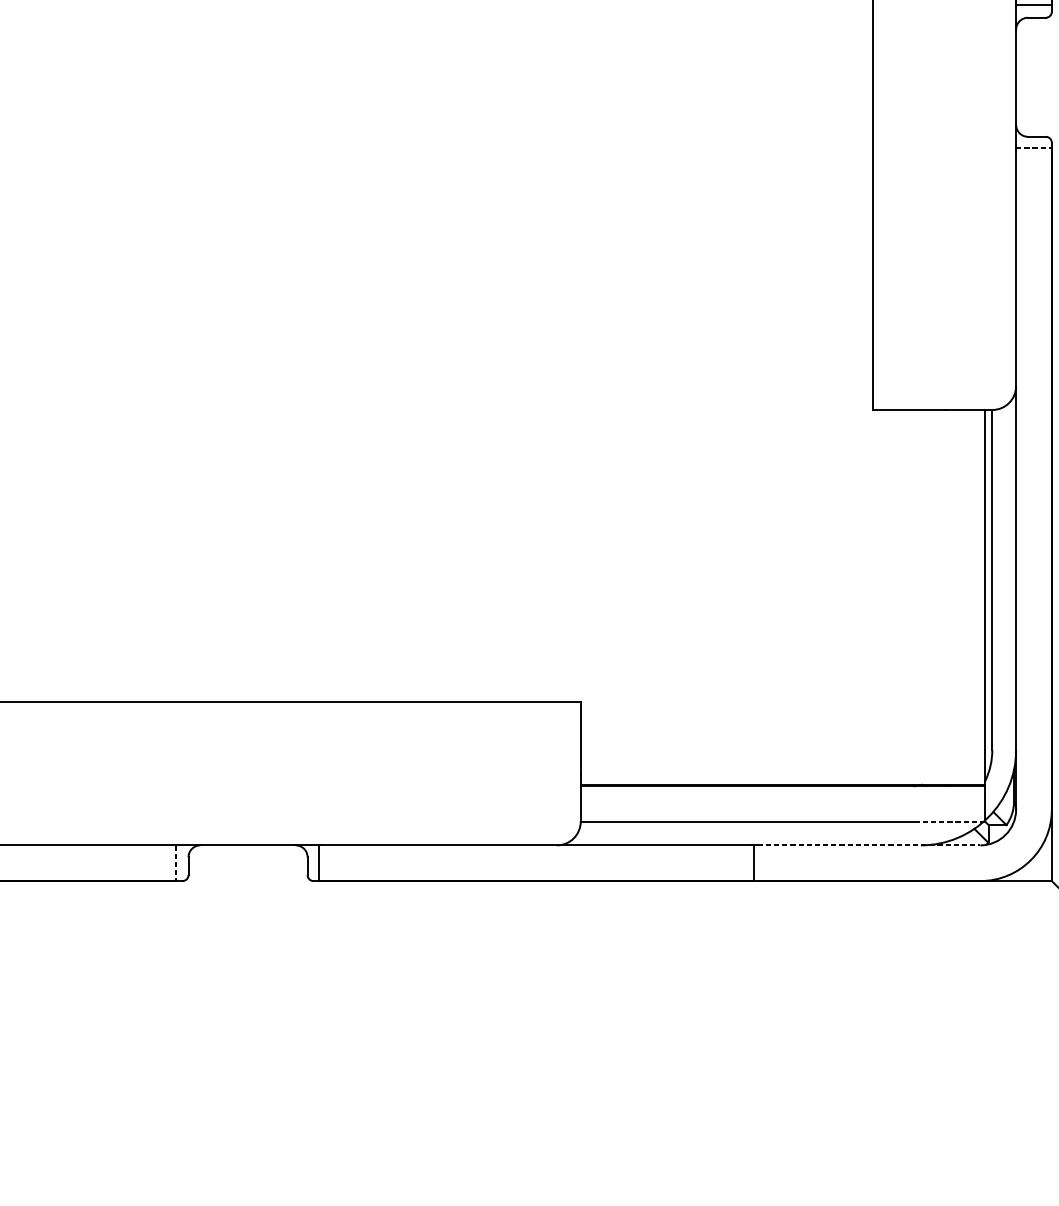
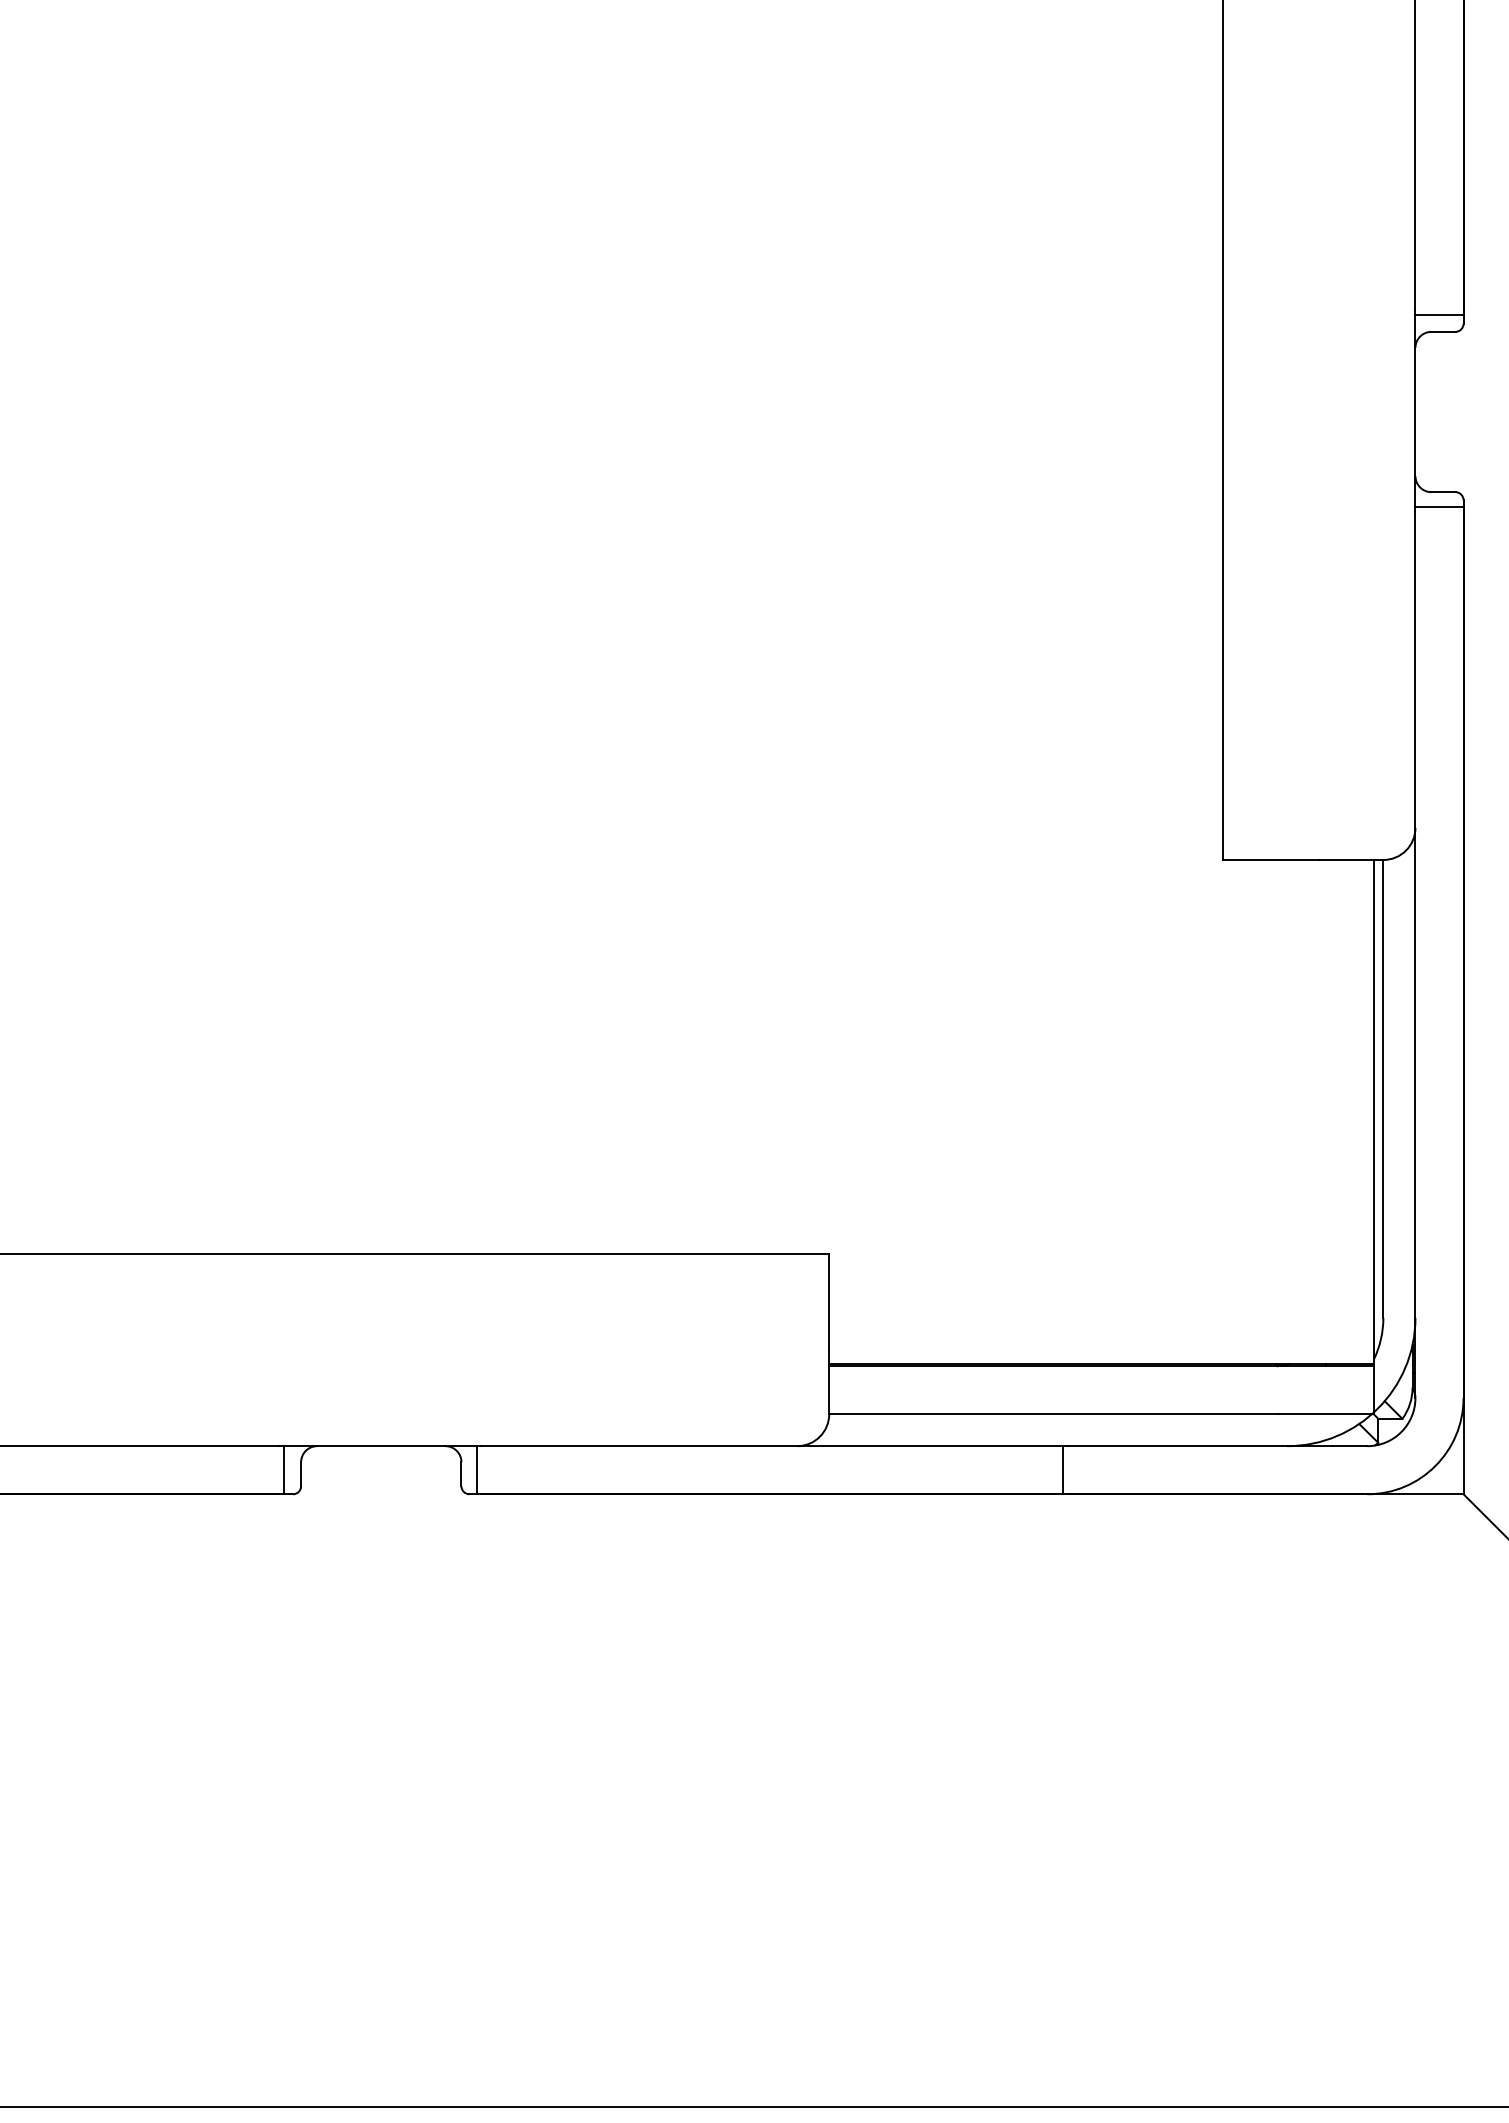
line: (1034, 148) -> (1439, 507), dashed -> solid
line: (949, 821) -> (1325, 1414), dashed -> solid
line: (869, 845) -> (1217, 1446), dashed -> solid
line: (176, 863) -> (284, 1470), dashed -> solid

